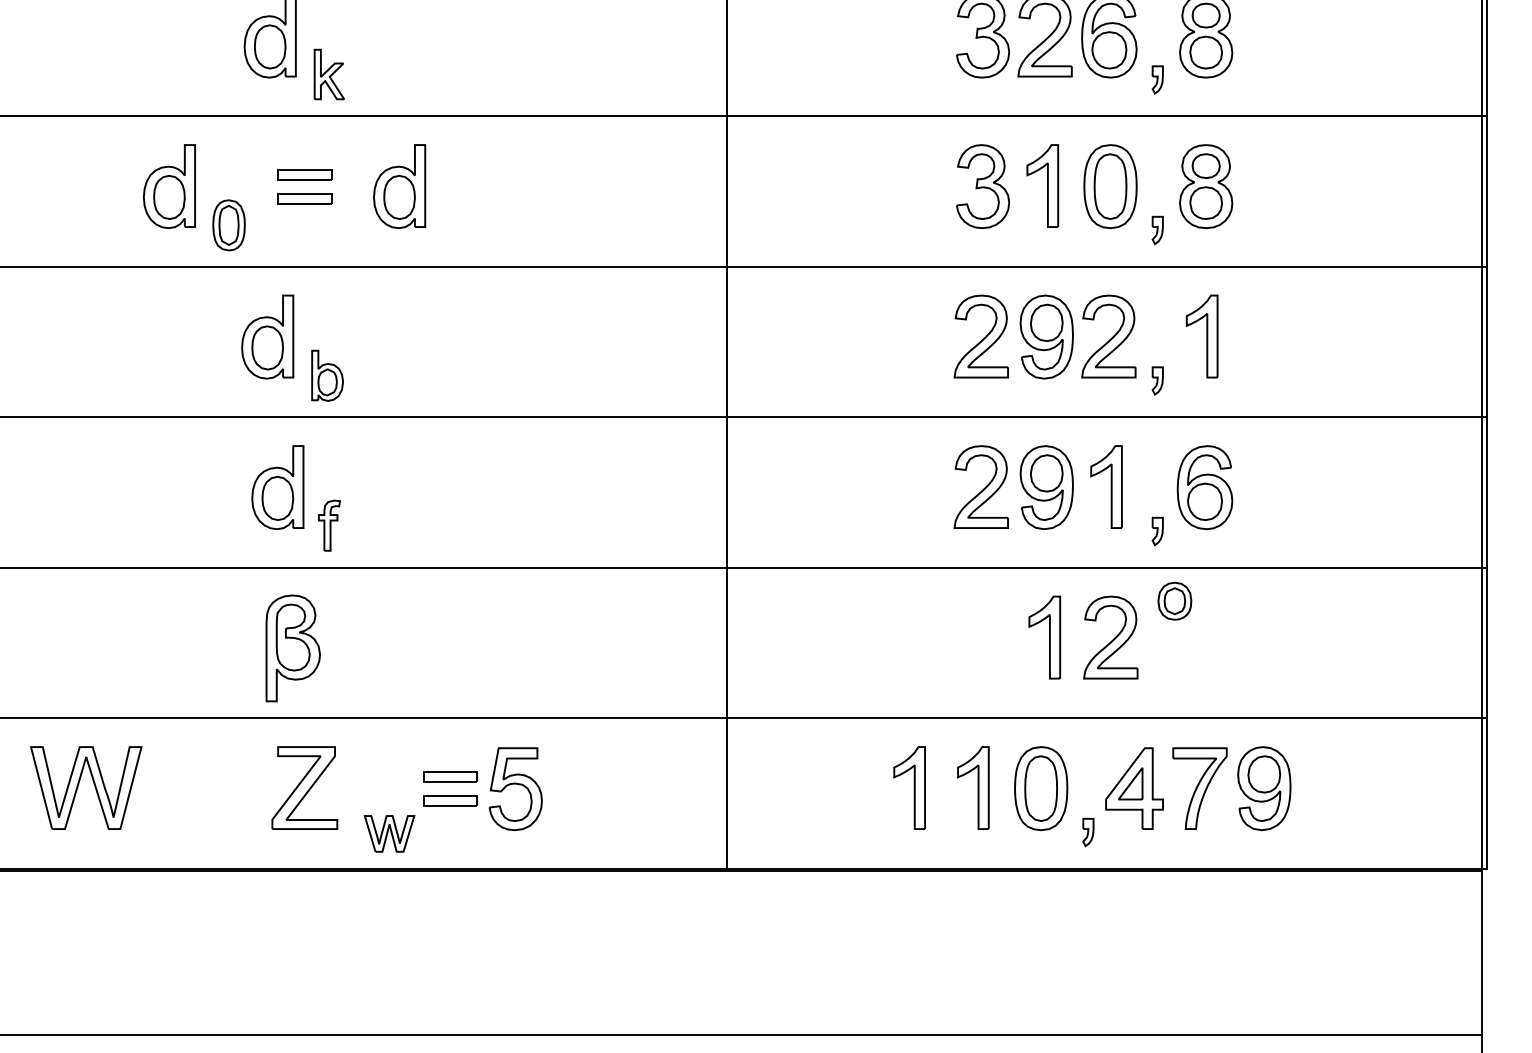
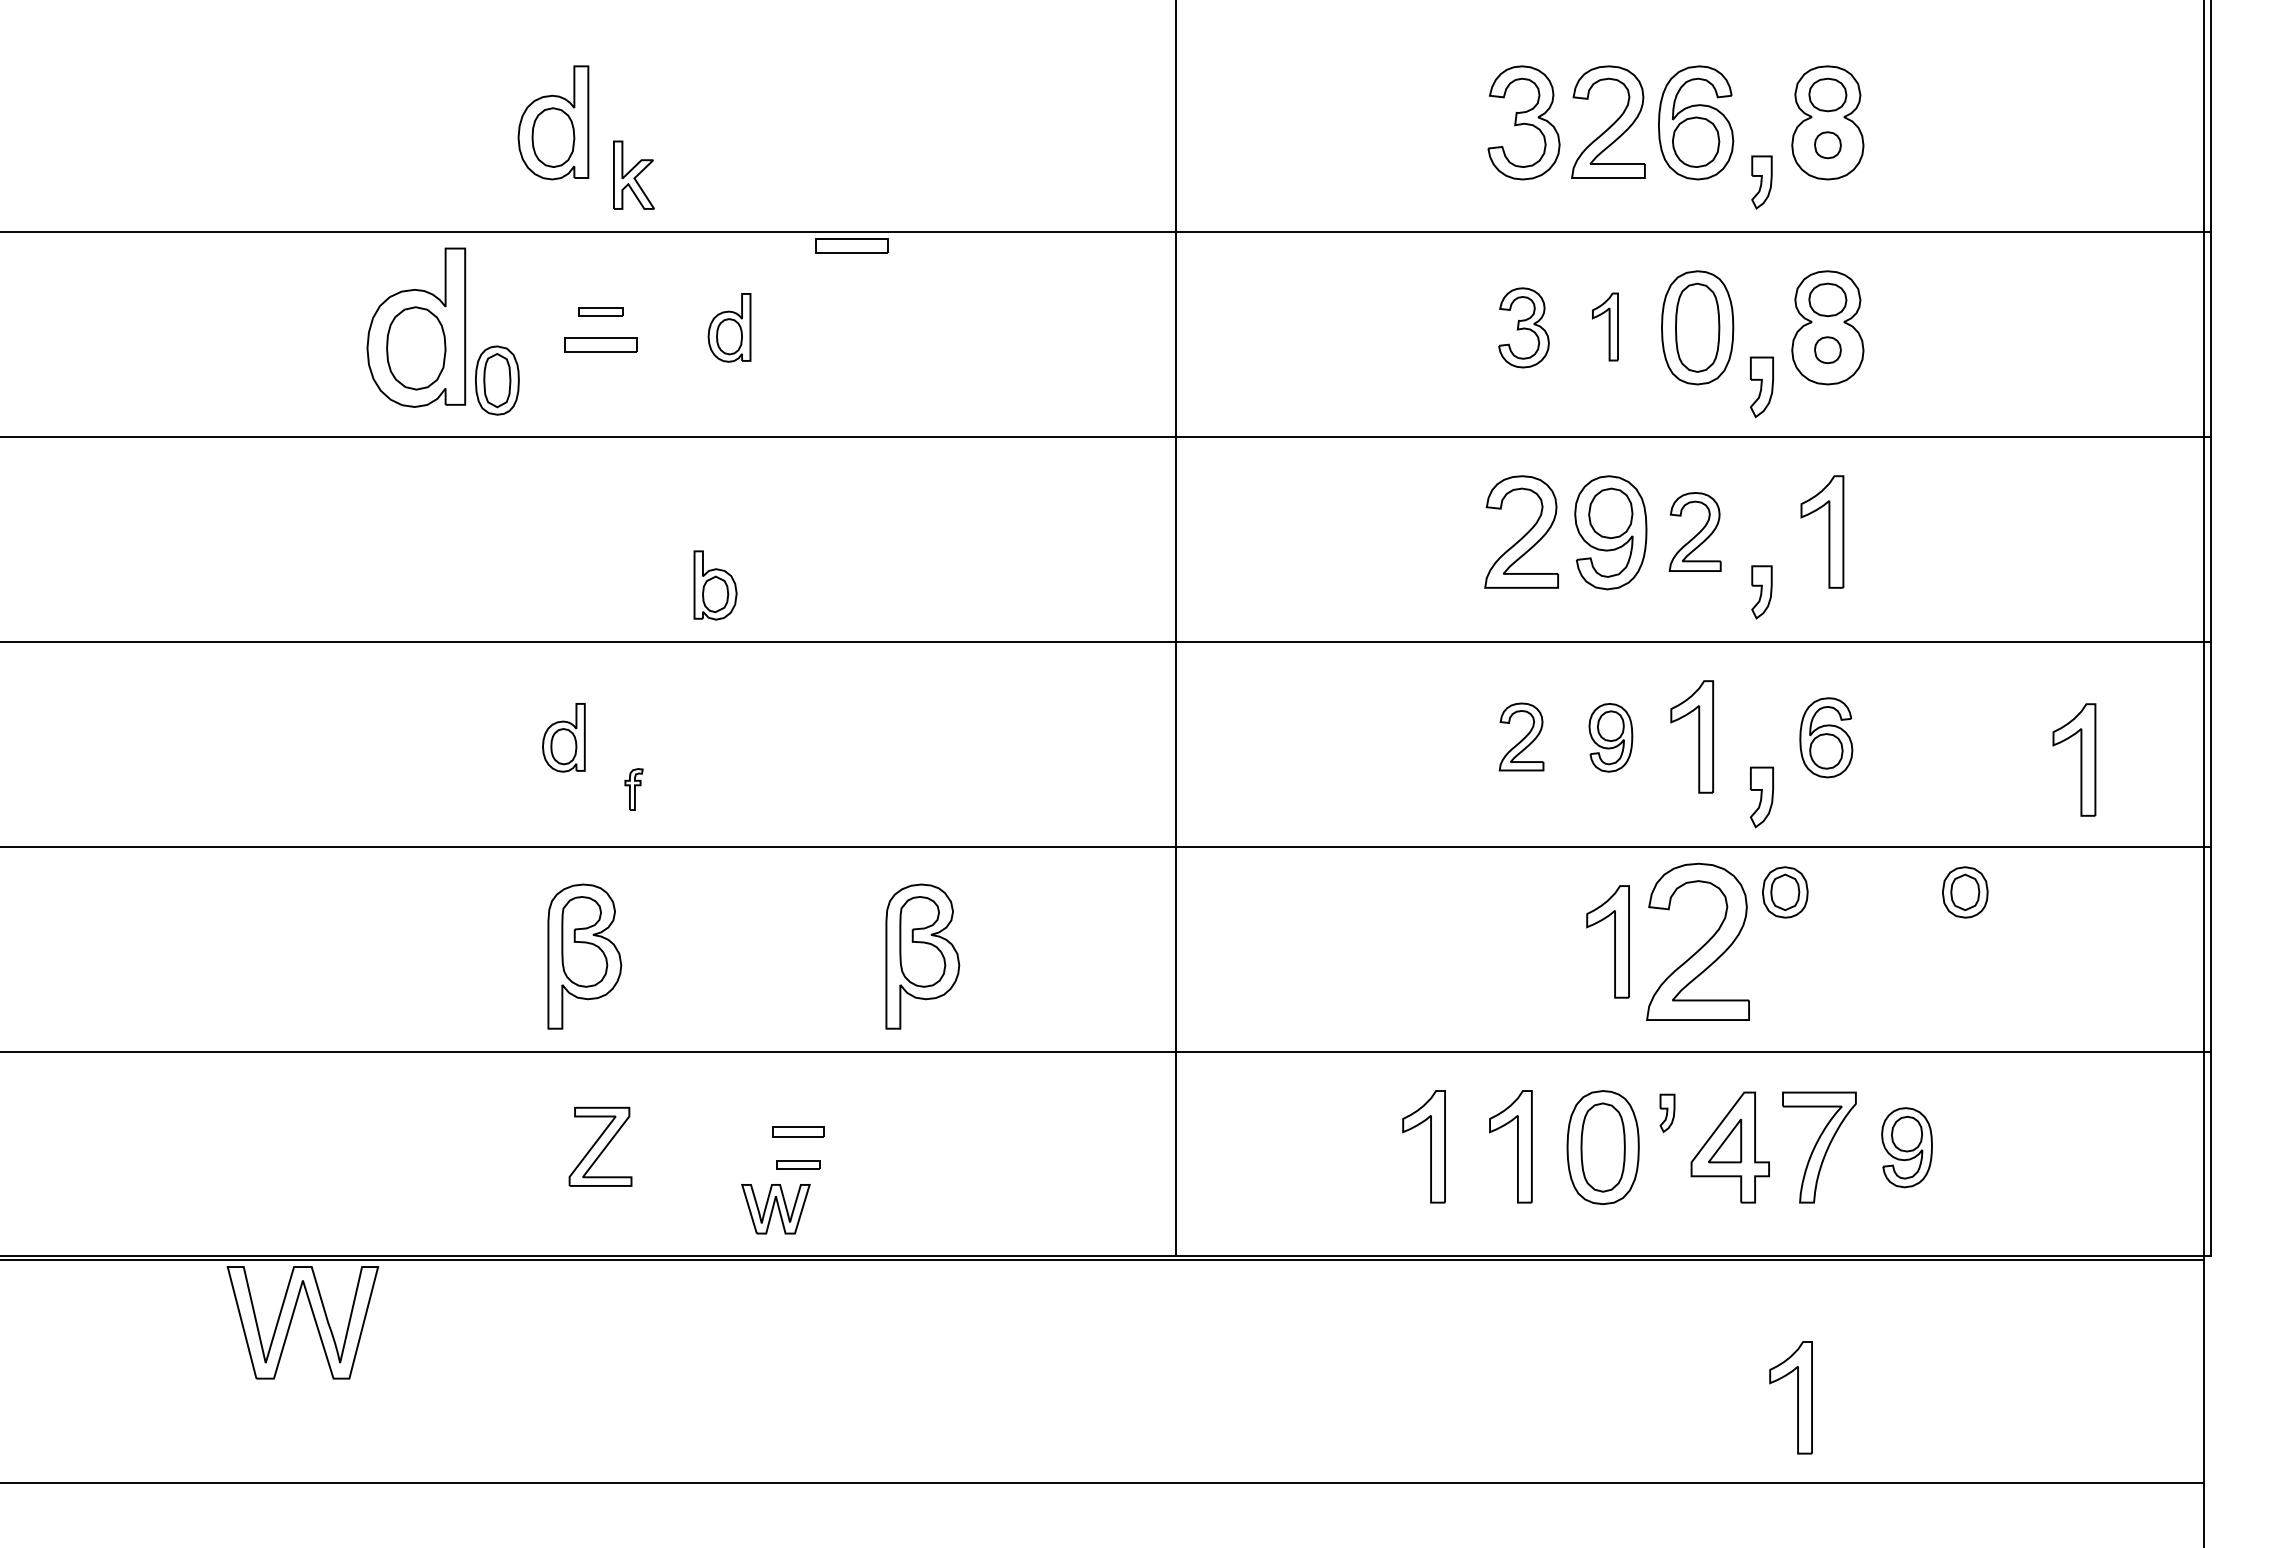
part: (1205, 51) -> (1827, 144), size x0.6
part: (1157, 79) -> (1761, 182), size x1.4
part: (489, 126) -> (851, 245), added
part: (304, 174) -> (600, 311), size x0.6
part: (1042, 185) -> (1605, 326), size x0.6
part: (168, 186) -> (415, 327), size x1.4
part: (399, 186) -> (729, 327), size x0.6
part: (982, 186) -> (1523, 327), size x0.7
part: (1205, 202) -> (1827, 349), size x0.6
part: (1157, 230) -> (1761, 387), size x1.6
part: (267, 336) -> (549, 532), removed
part: (1108, 336) -> (1694, 531), size x0.7
part: (327, 375) -> (715, 585), moved
part: (1157, 380) -> (1761, 592), size x1.4
part: (981, 486) -> (1521, 736), size x0.6
part: (277, 487) -> (563, 737), size x0.6
part: (1046, 487) -> (1610, 737), size x0.6
part: (1205, 487) -> (1826, 737), size x0.7
part: (1387, 503) -> (2074, 759), added
part: (329, 525) -> (633, 789), size x0.6
part: (1157, 531) -> (1761, 797), size x1.6
part: (1307, 601) -> (1965, 892), added
part: (1110, 637) -> (1697, 941), size x1.4
part: (541, 648) -> (922, 956), added
part: (450, 776) -> (798, 1131), size x0.7
part: (517, 784) -> (890, 1142), removed
part: (78, 786) -> (292, 1320), moved
part: (304, 787) -> (600, 1146), size x0.7
part: (1263, 788) -> (1906, 1147), size x0.7
part: (450, 801) -> (798, 1164), size x0.6
part: (1088, 832) -> (1667, 1113), moved
part: (389, 834) -> (775, 1209), moved
part: (1183, 972) -> (1797, 1397), added

